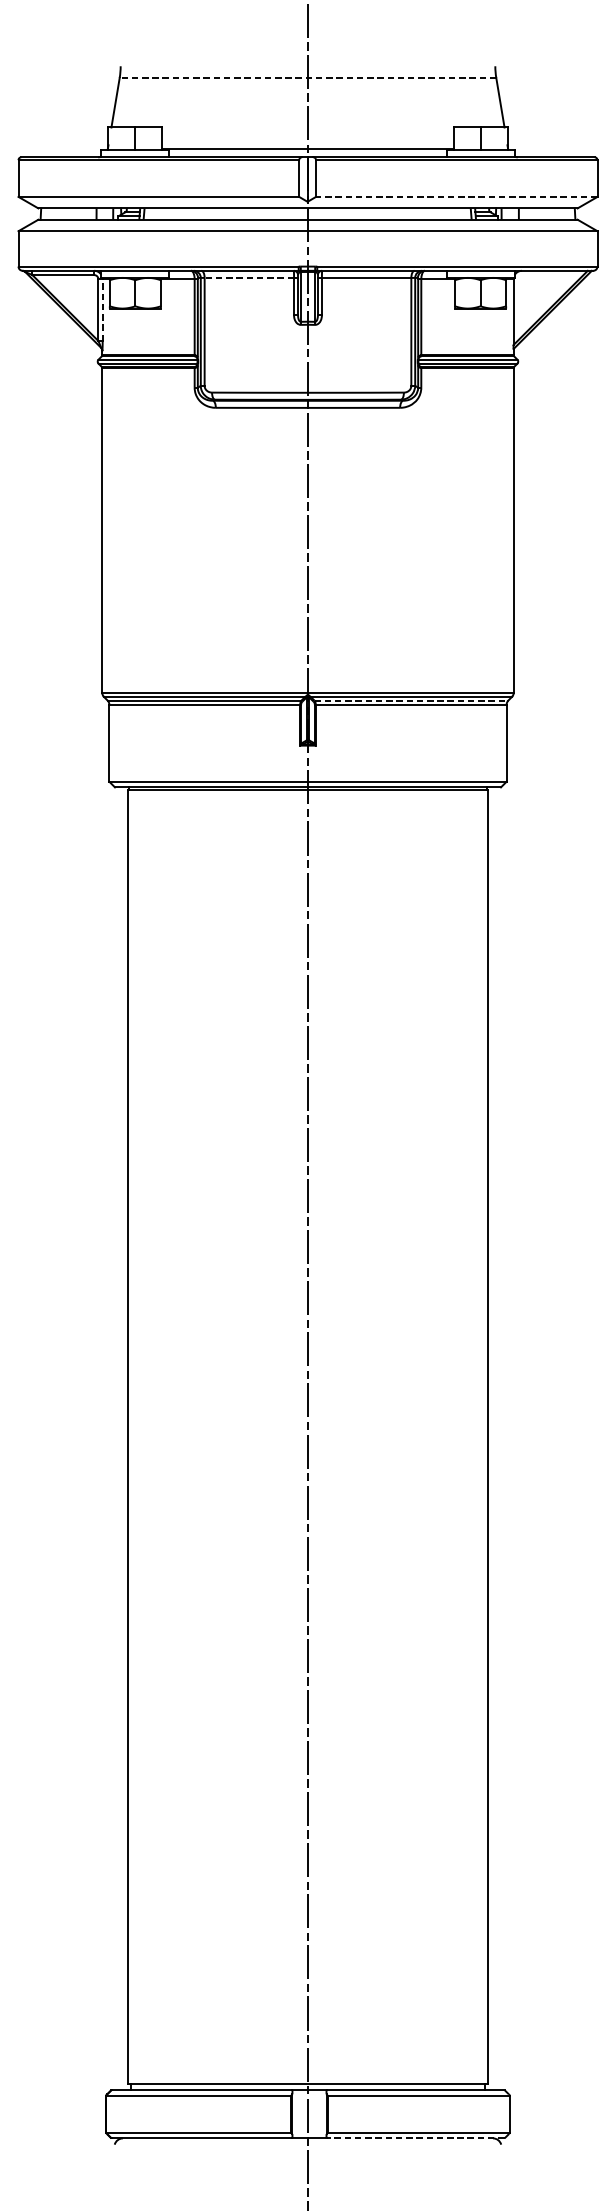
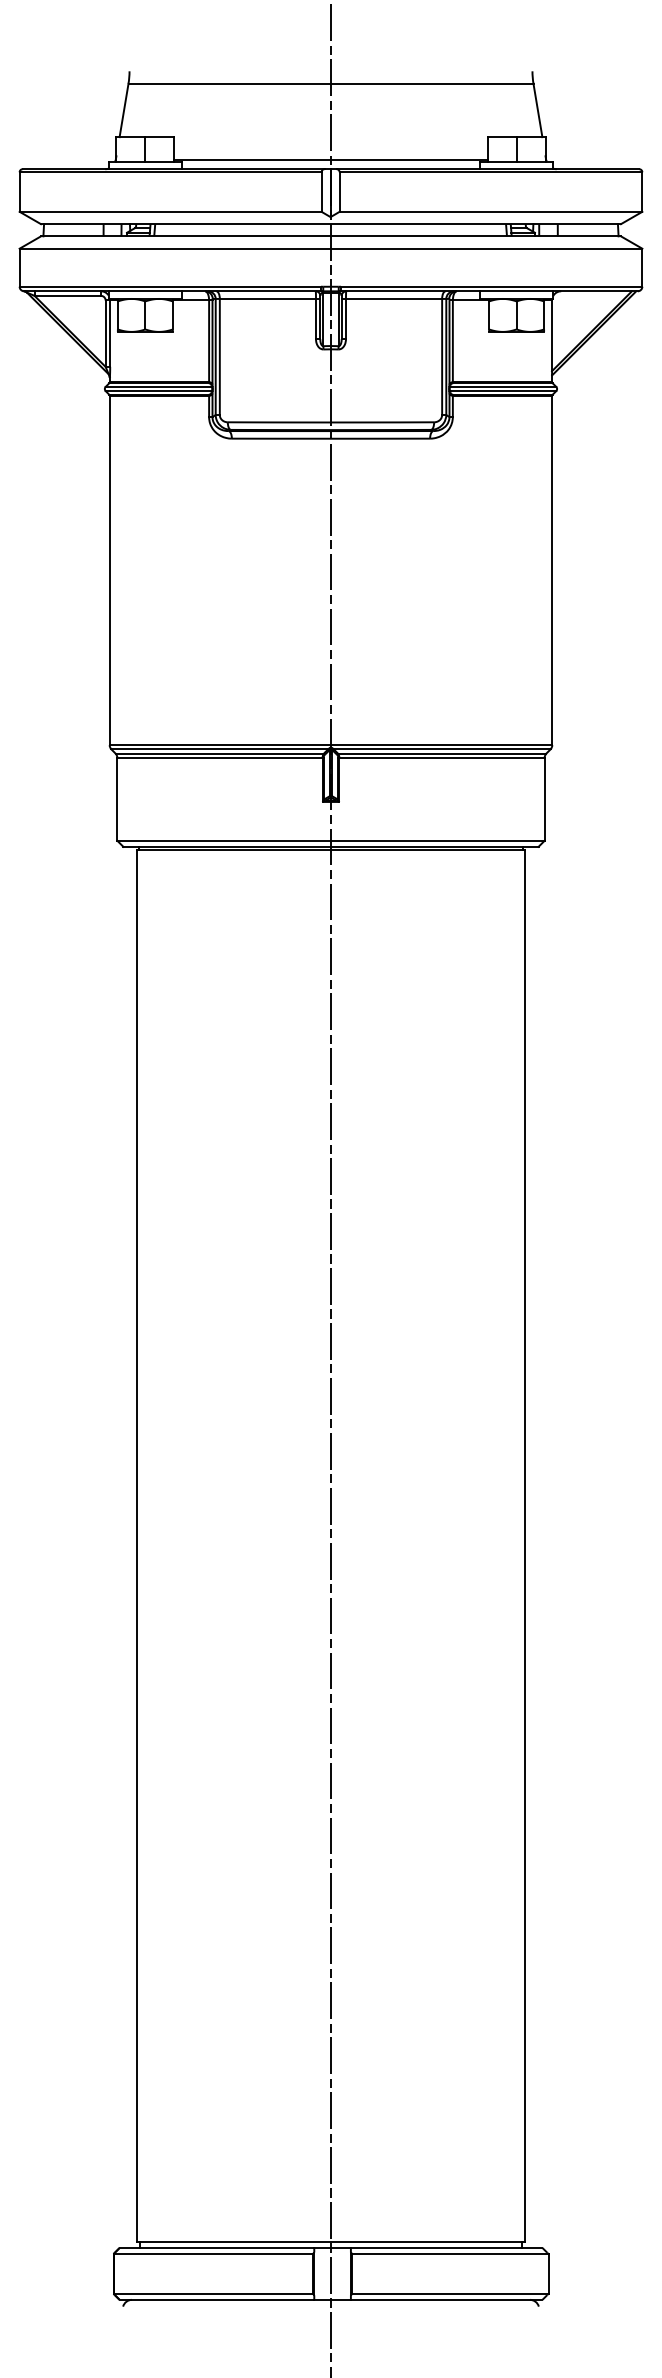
line: (308, 77) -> (331, 83), dashed -> solid
line: (456, 196) -> (490, 211), dashed -> solid
line: (248, 277) -> (267, 298), dashed -> solid
line: (102, 310) -> (110, 333), dashed -> solid
line: (411, 700) -> (442, 753), dashed -> solid
line: (415, 2138) -> (446, 2299), dashed -> solid

